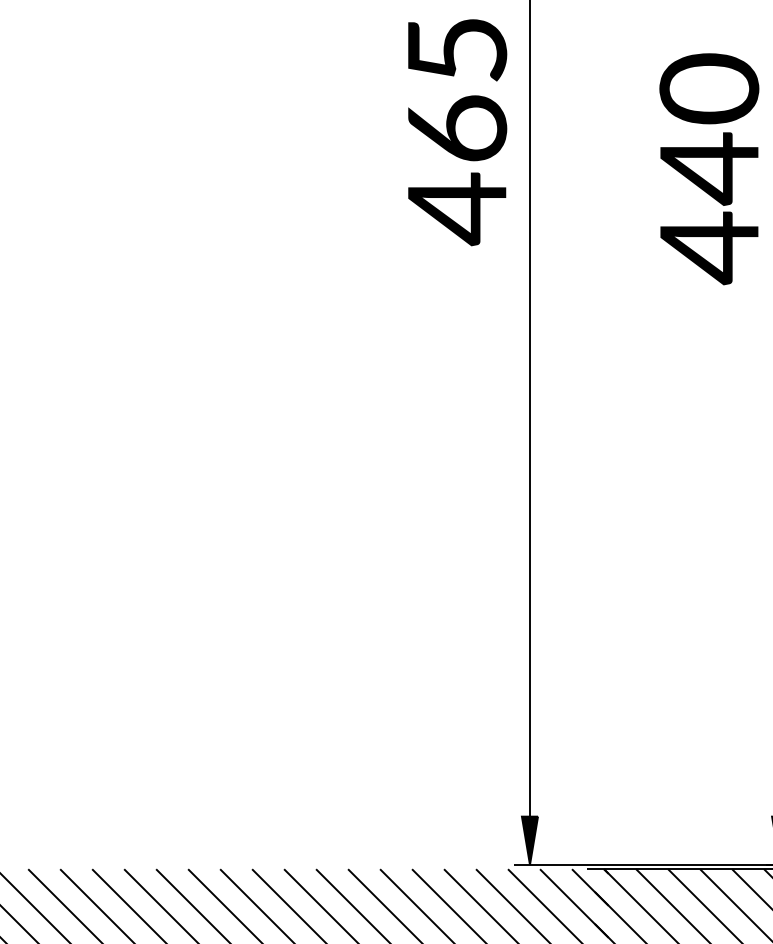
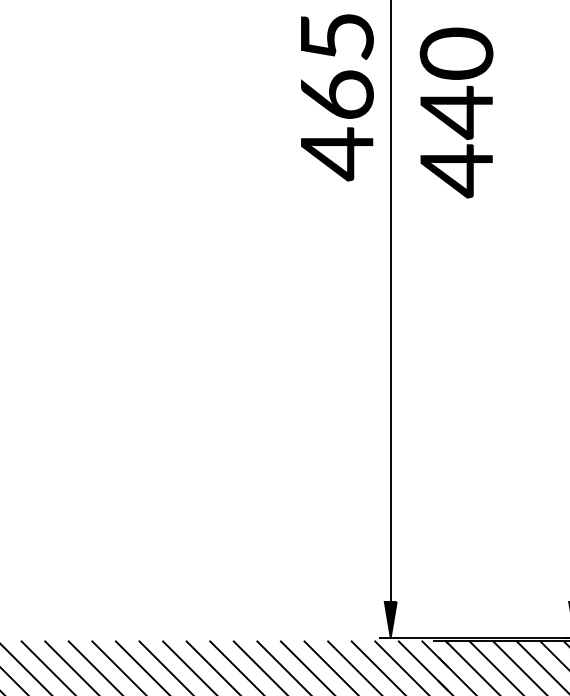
text: (709, 169) -> (456, 113), moved

